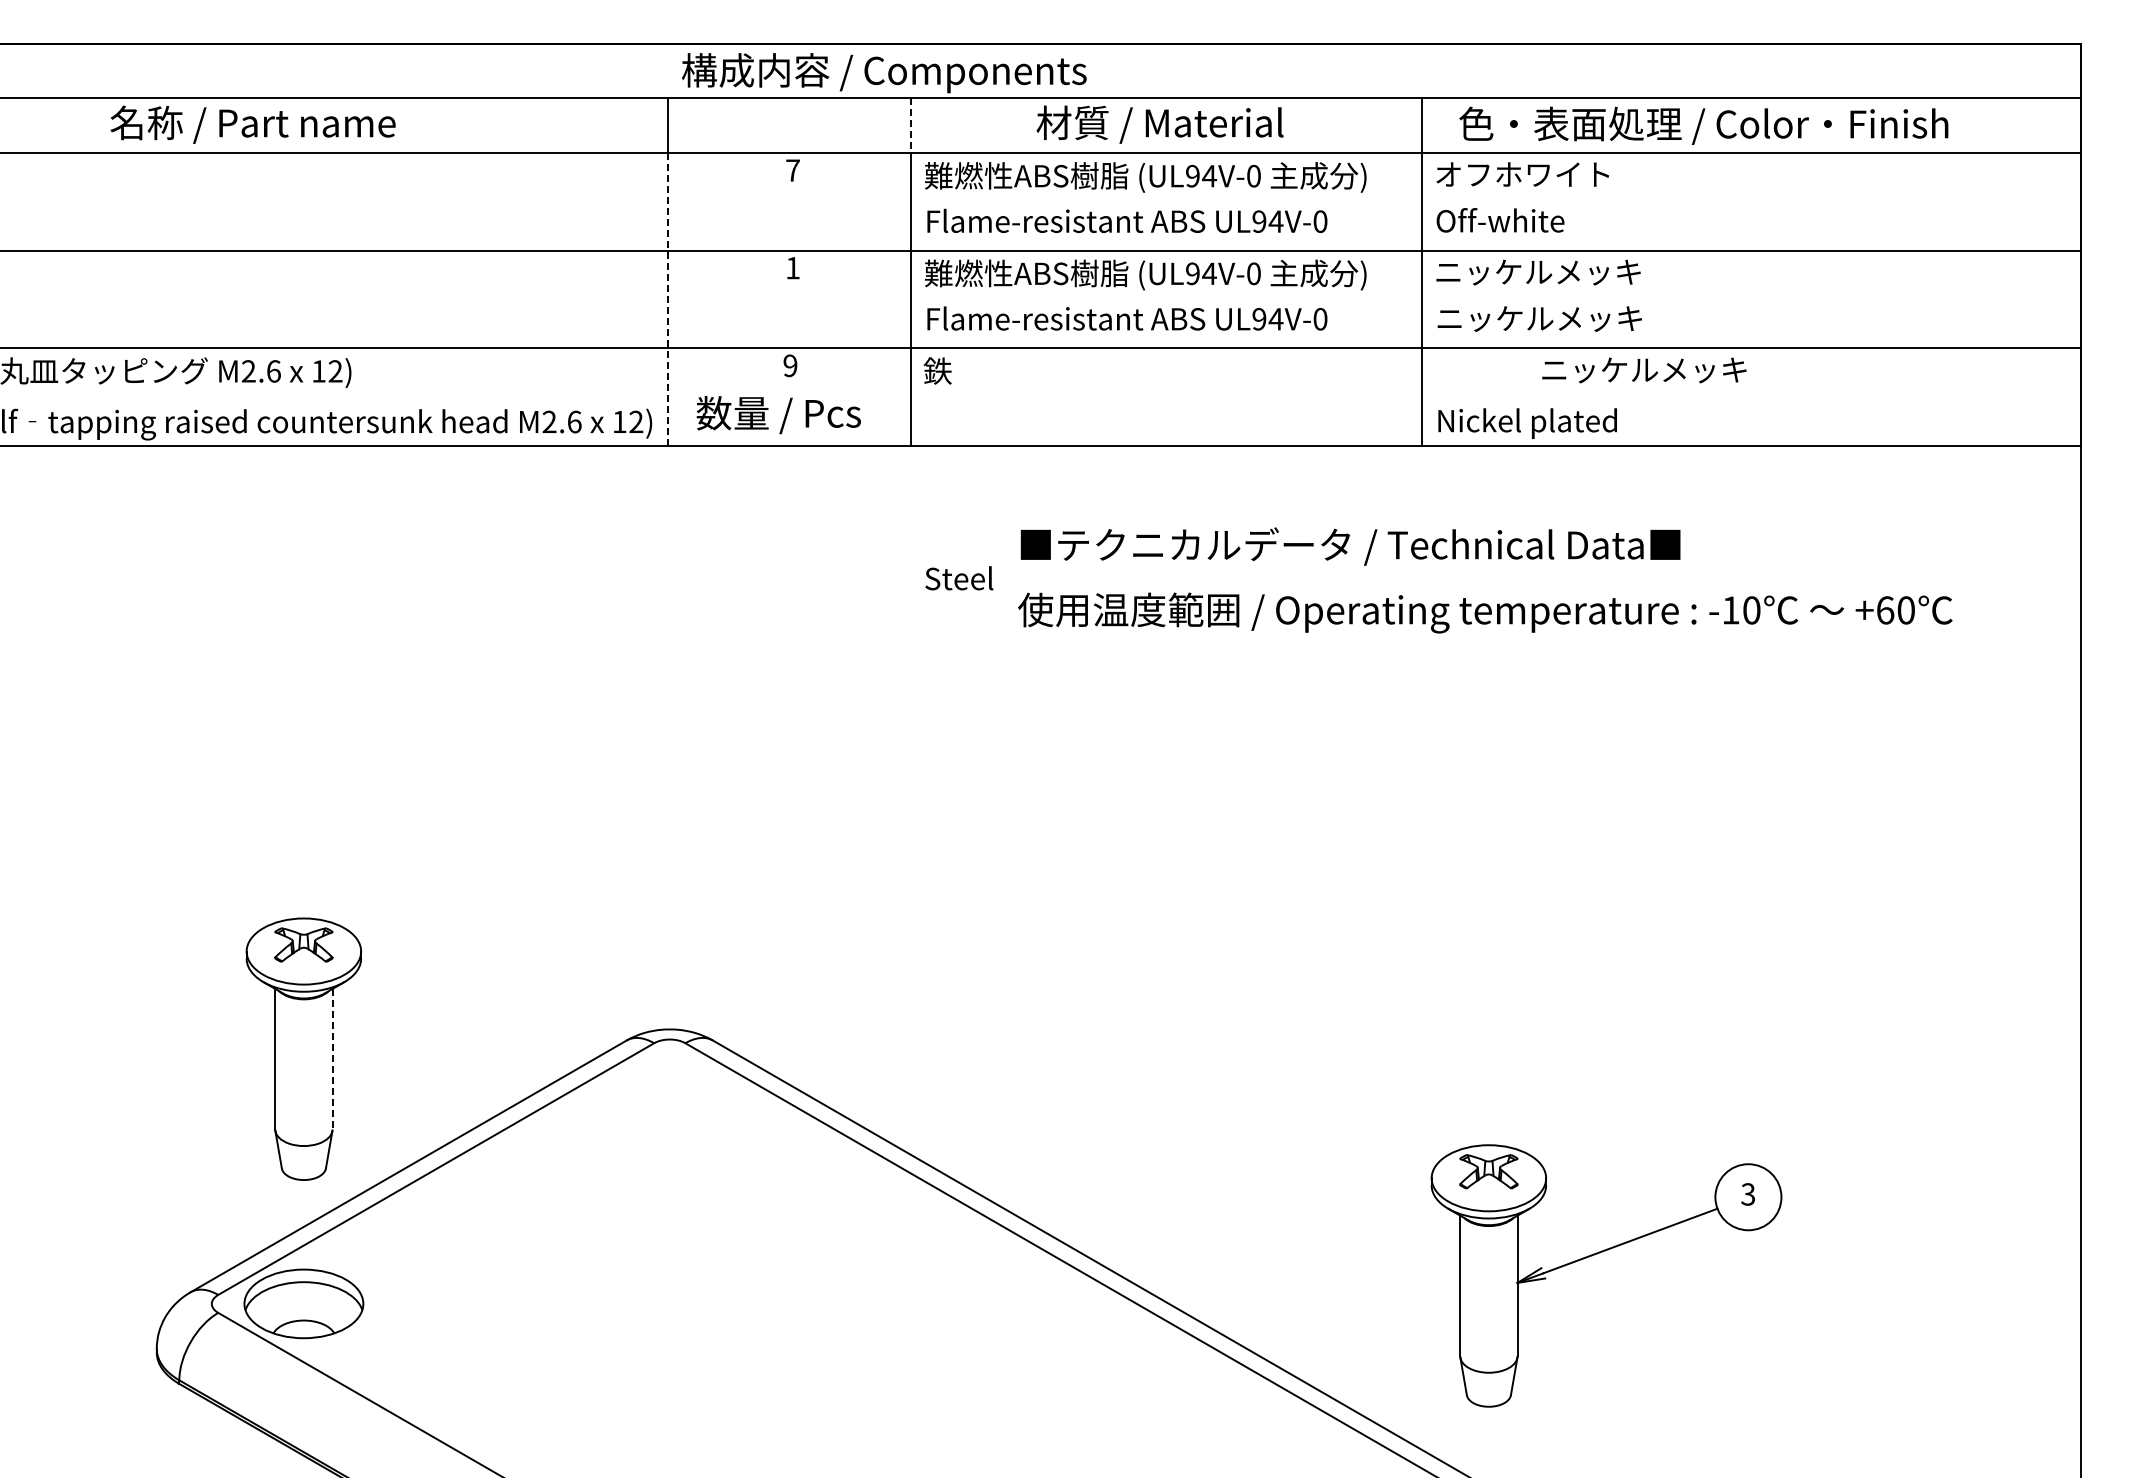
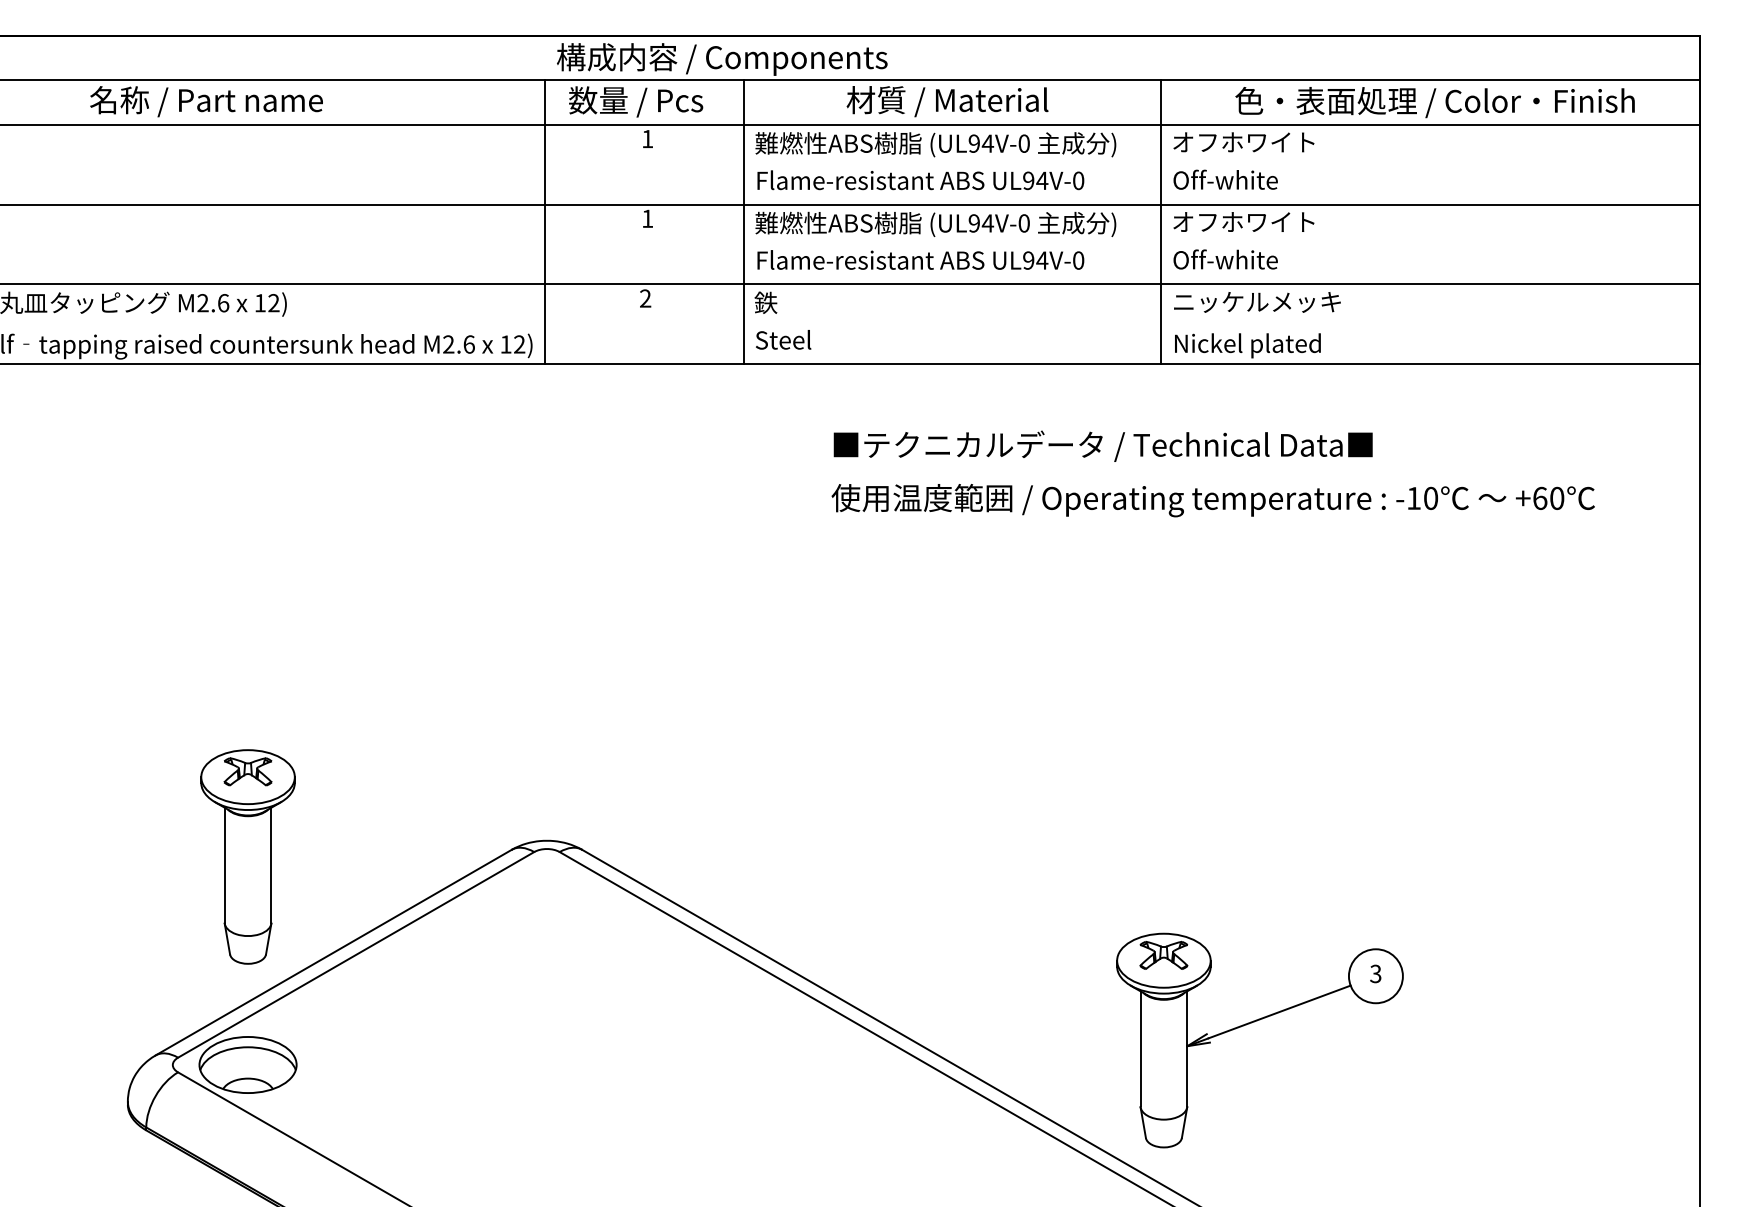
line: (910, 125) -> (743, 102), dashed -> solid
text: (1703, 125) -> (1434, 102), moved
text: (792, 170) -> (647, 139), 7 -> 1
text: (1538, 272) -> (1256, 222), ニッケルメッキ -> オフホワイト
line: (667, 300) -> (545, 245), dashed -> solid
text: (1538, 318) -> (1256, 259), ニッケルメッキ -> Off-white
text: (790, 365) -> (645, 298), 9 -> 2
text: (1644, 370) -> (1257, 302), moved
text: (778, 415) -> (635, 102), moved
text: (959, 578) -> (783, 340), moved
line: (332, 1059) -> (271, 865), dashed -> solid
part: (1600, 1253) -> (1255, 1022), moved

